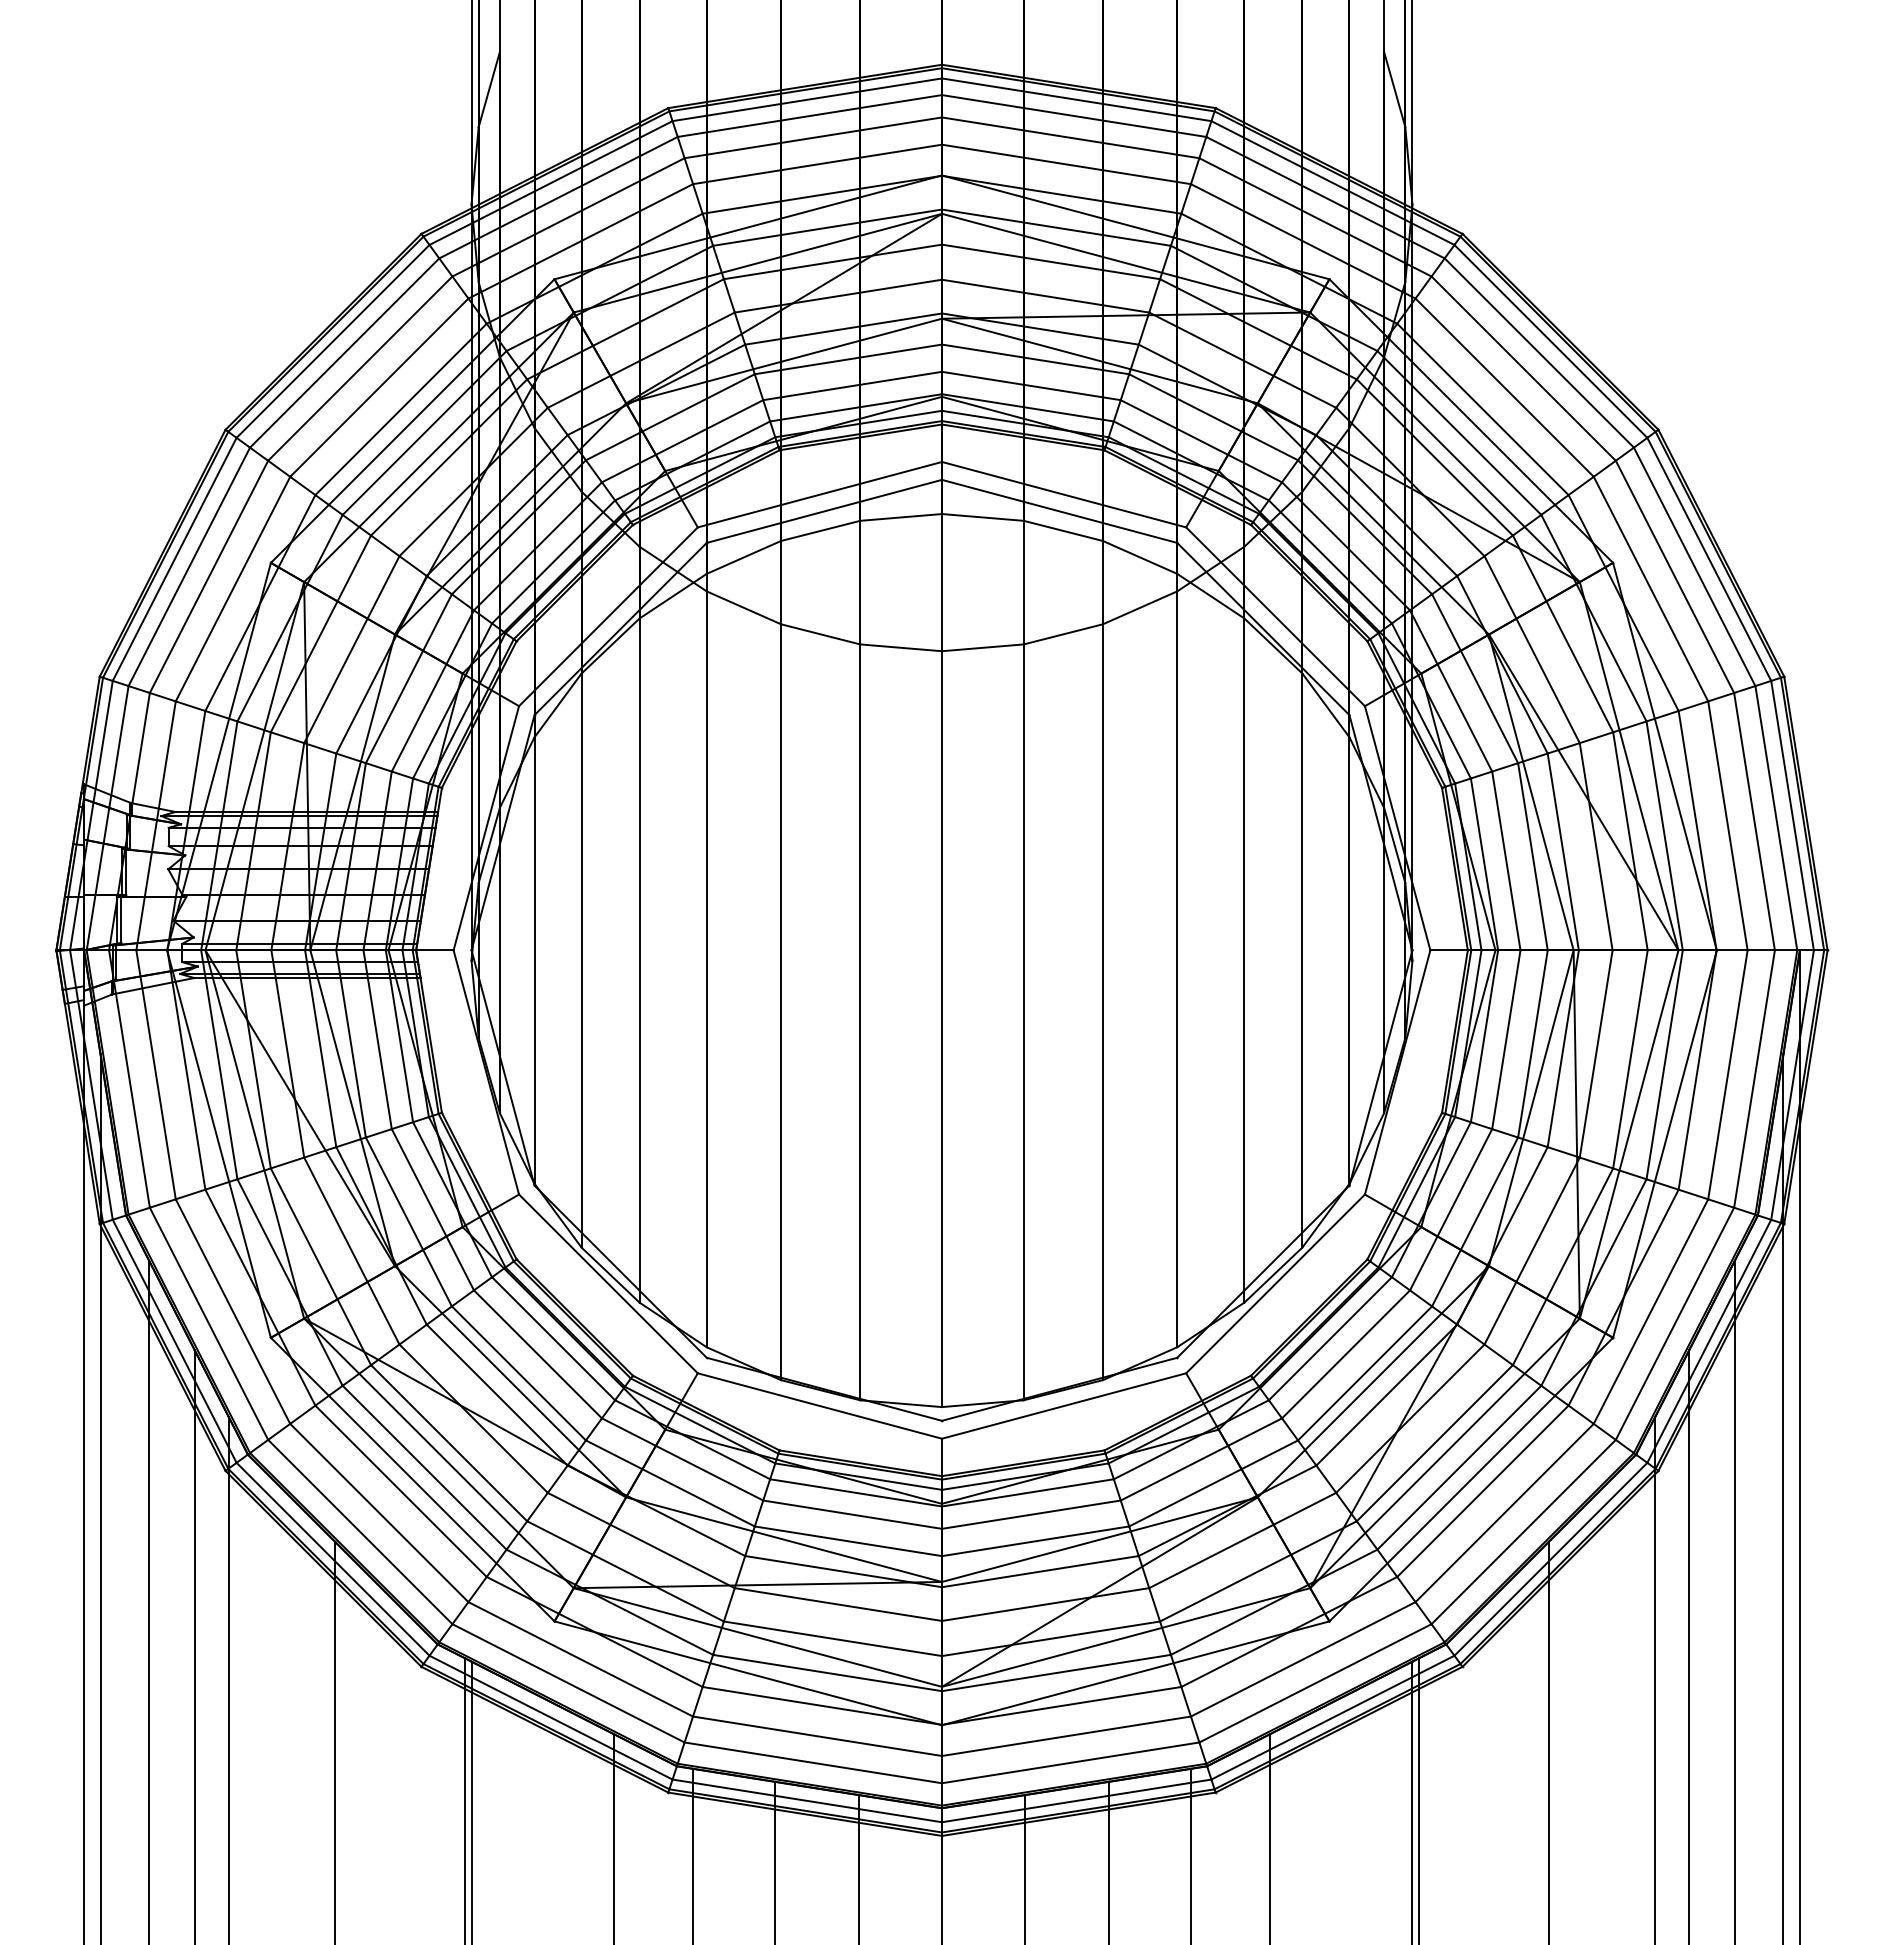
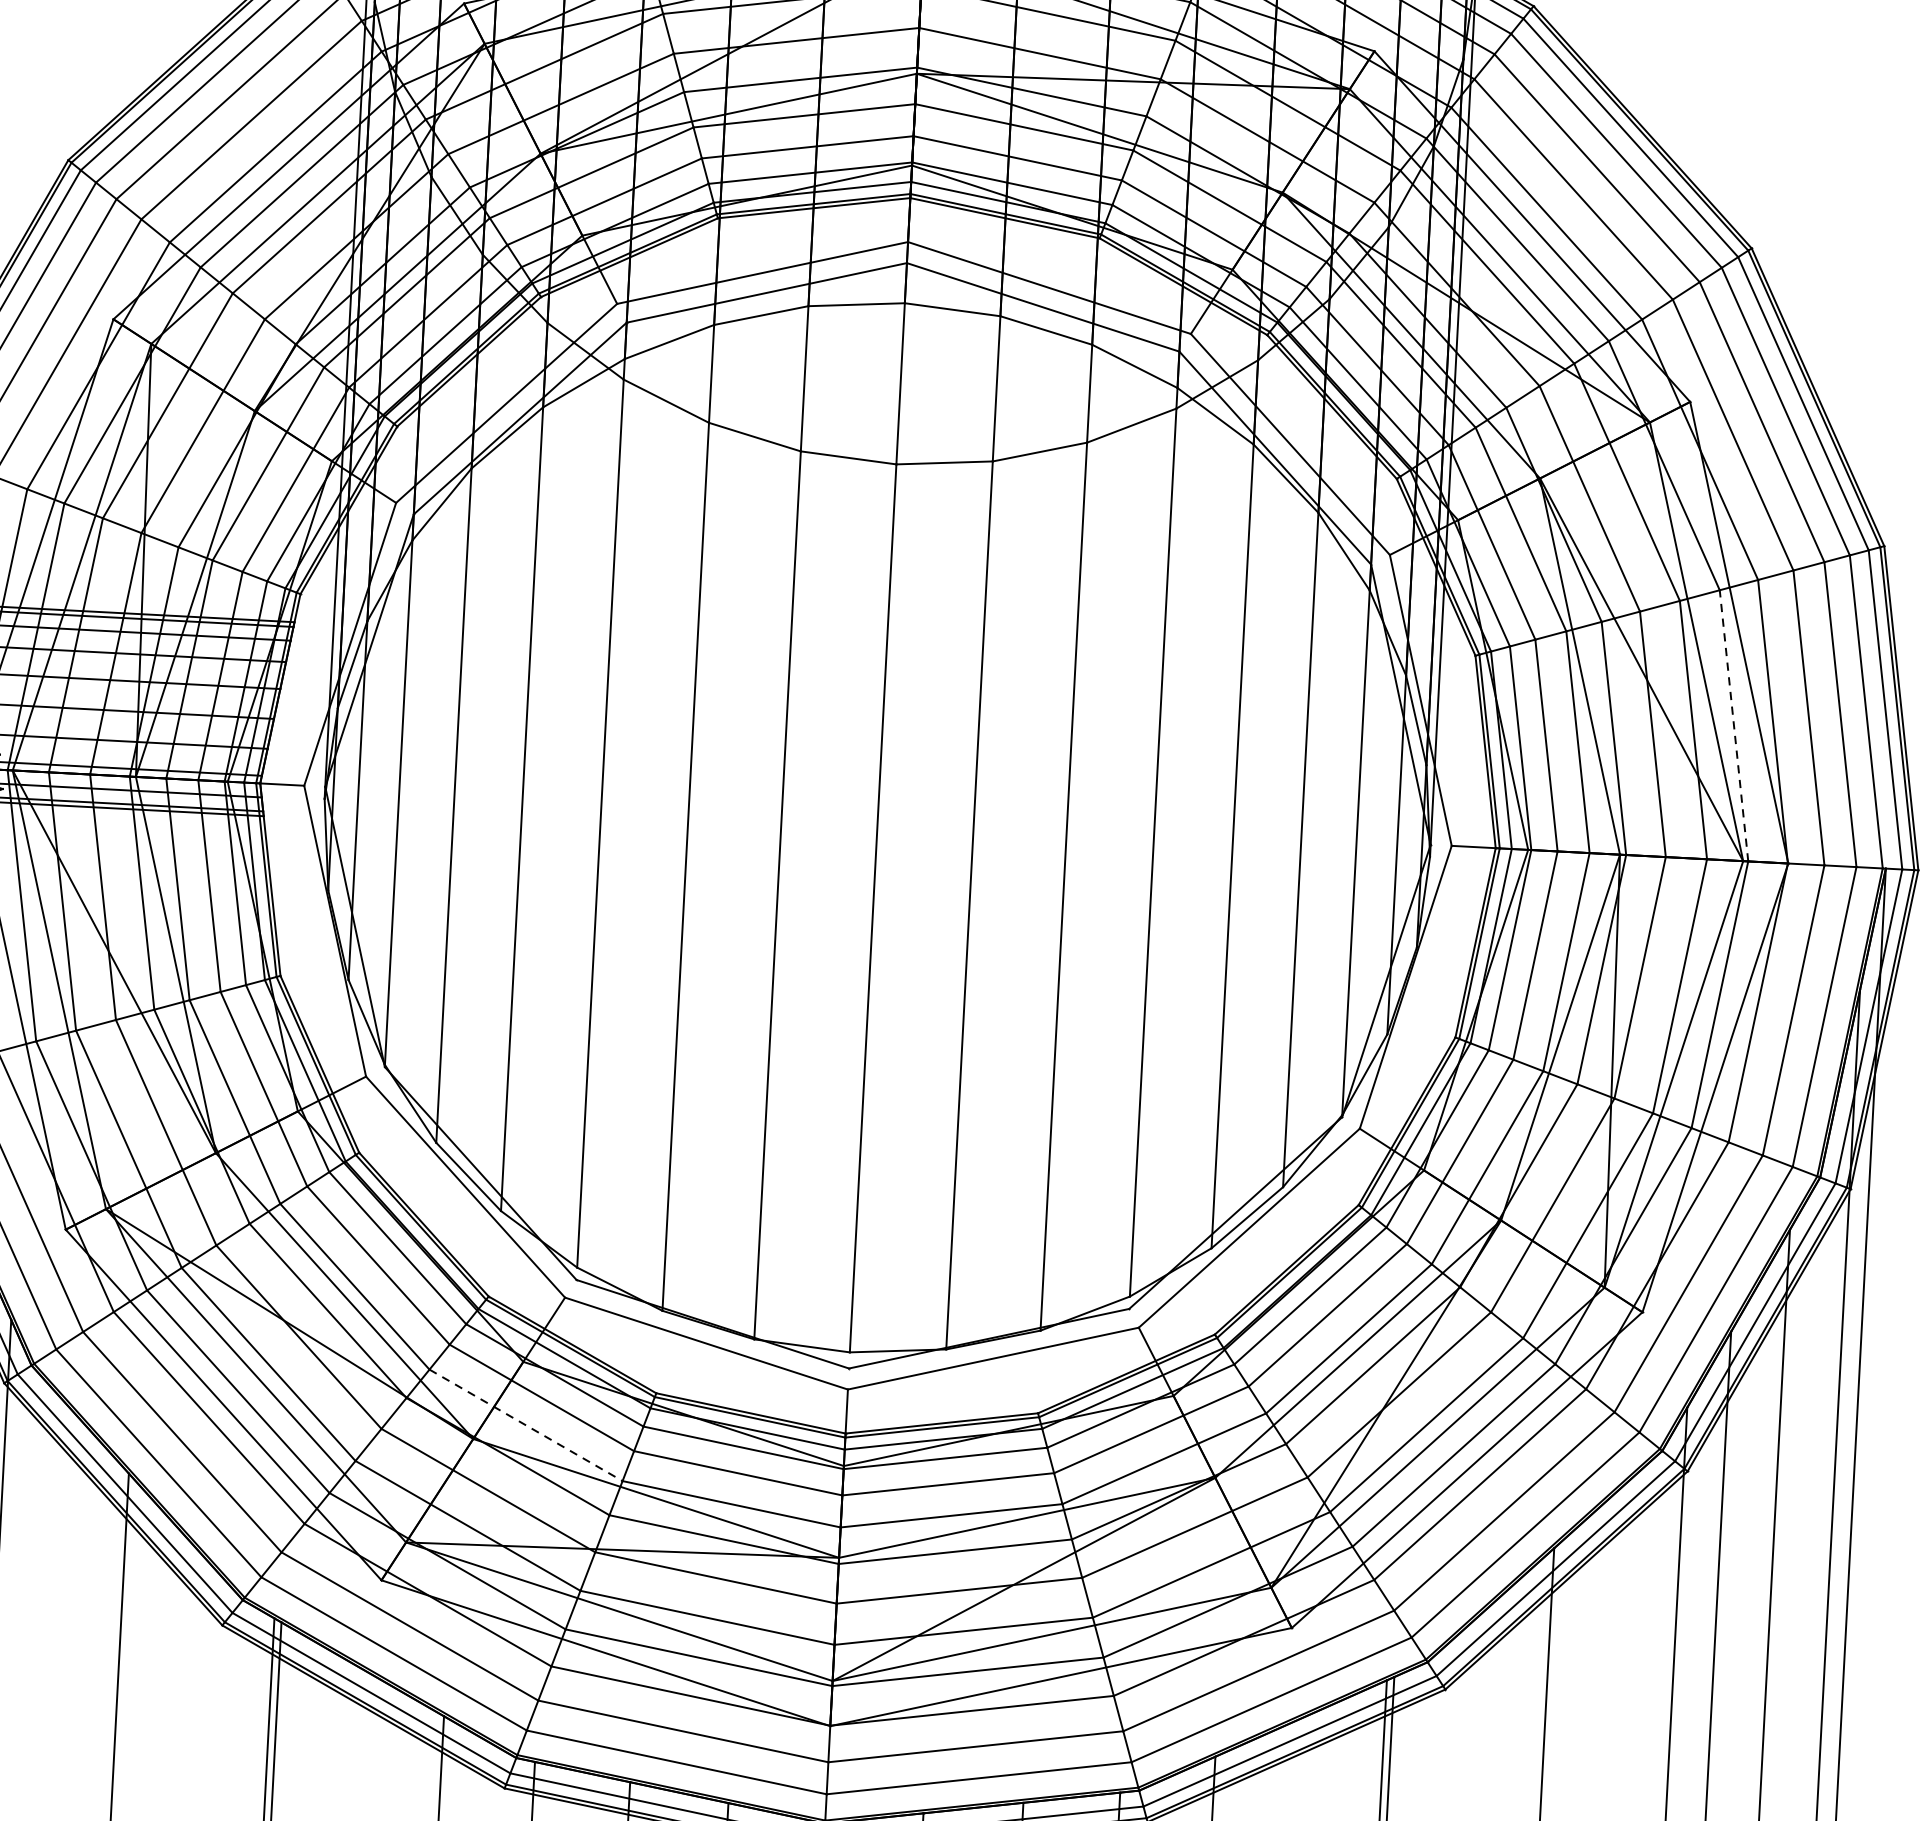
line: (1664, 835) -> (1733, 725), solid -> dashed
line: (670, 1483) -> (526, 1425), solid -> dashed

